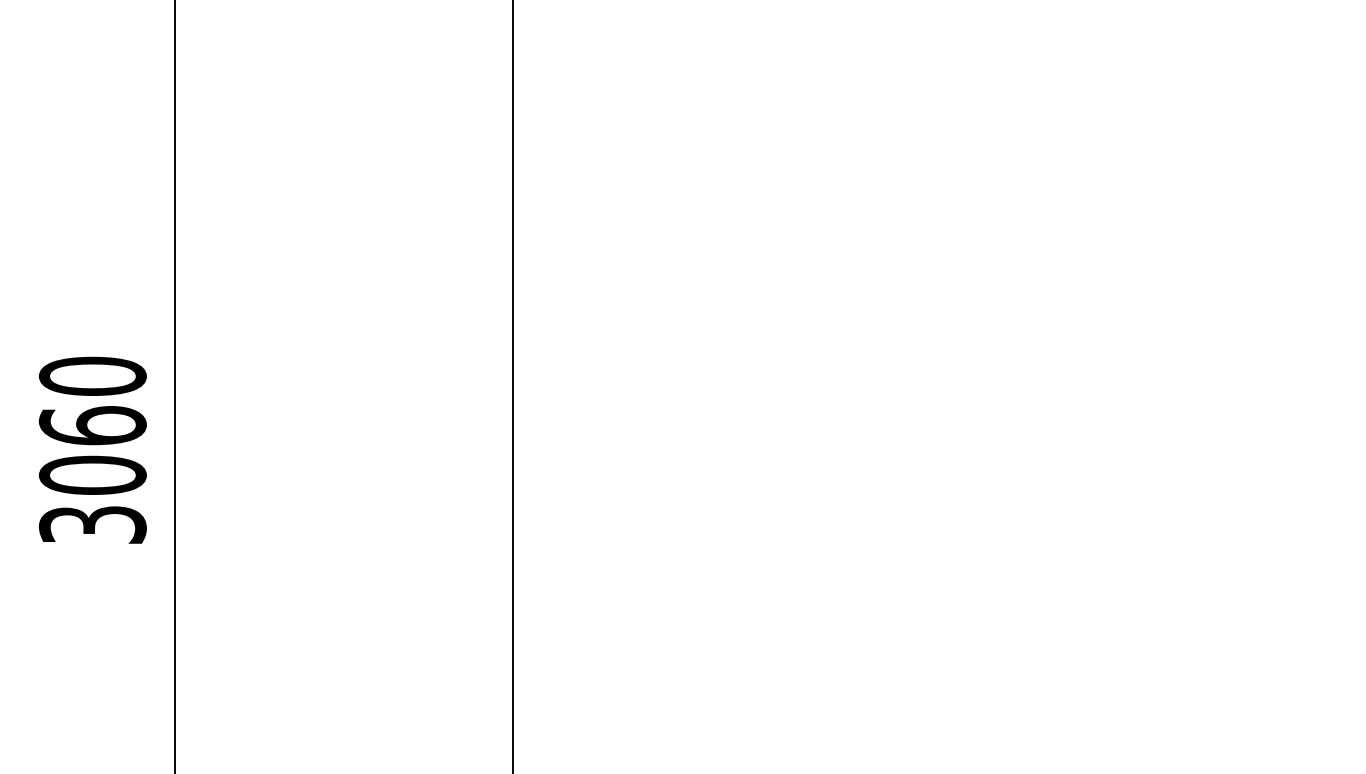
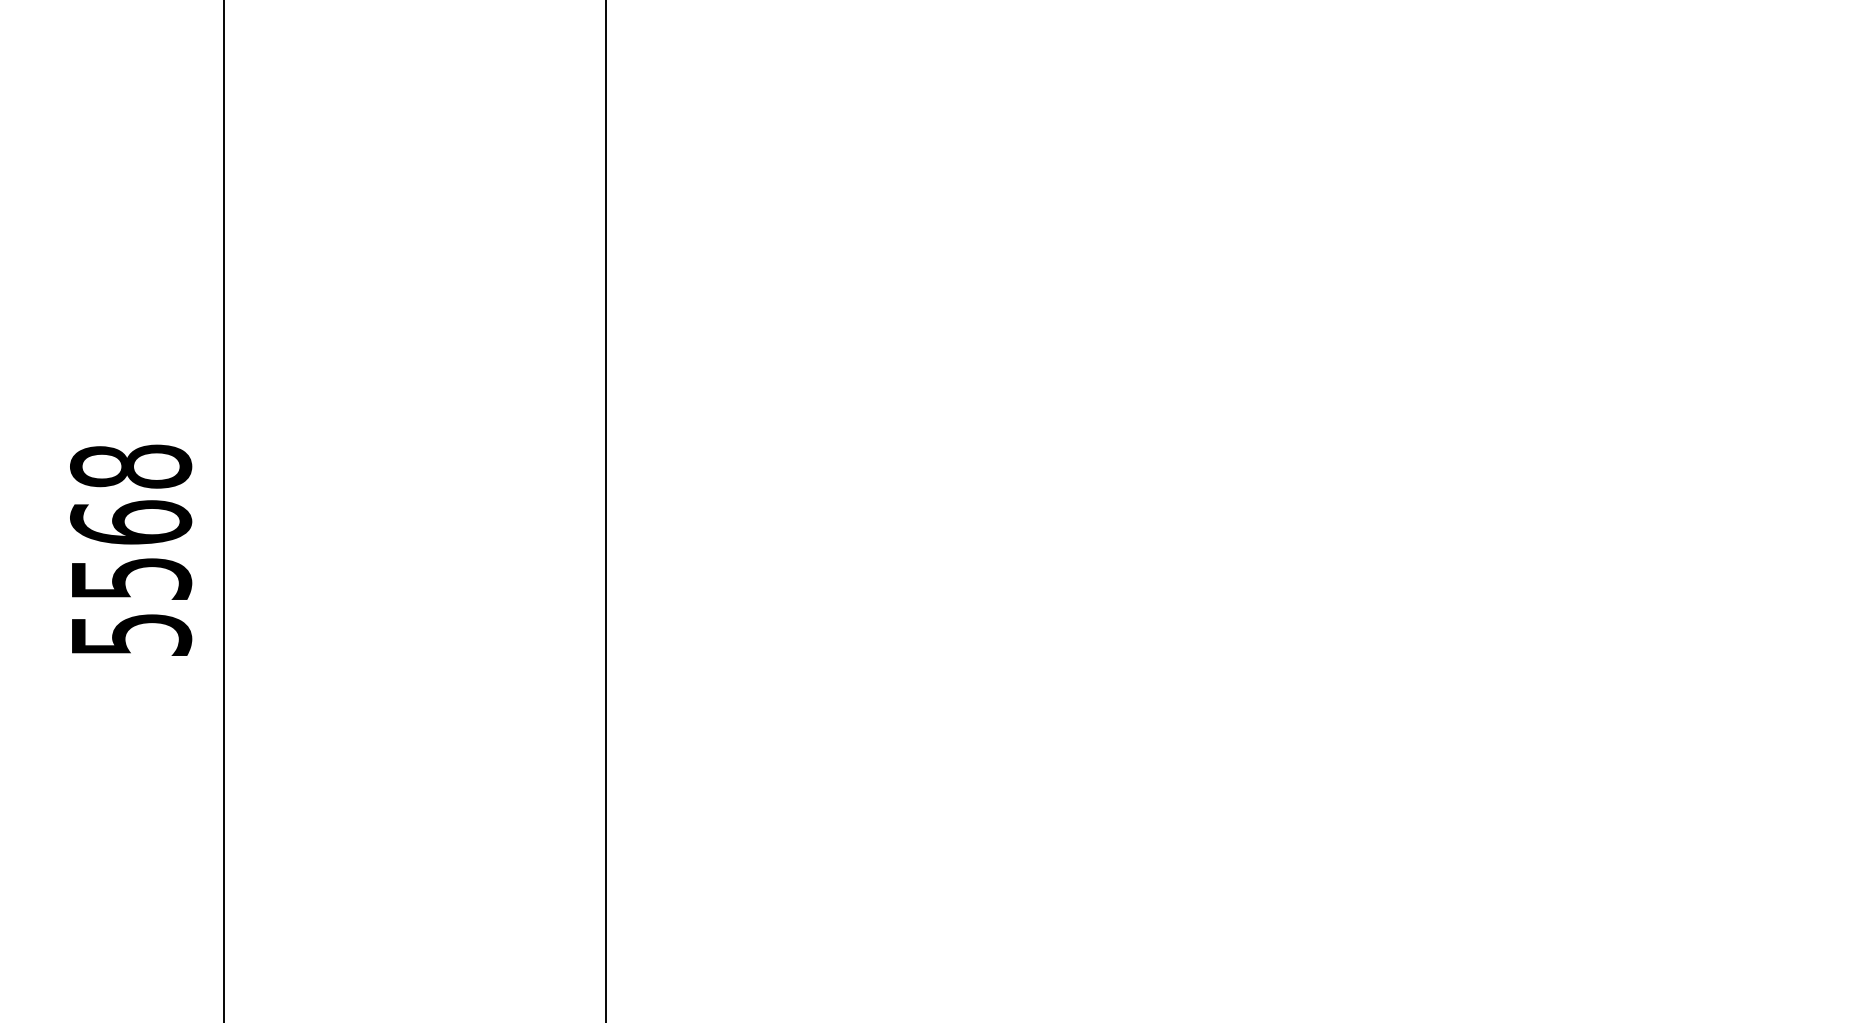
text: (93, 449) -> (131, 549), 3060 -> 5568

